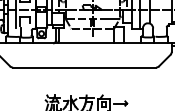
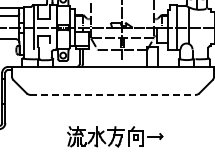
line: (84, 67) -> (113, 94), solid -> dashed

